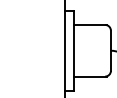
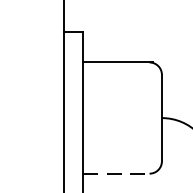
line: (91, 76) -> (120, 173), solid -> dashed

